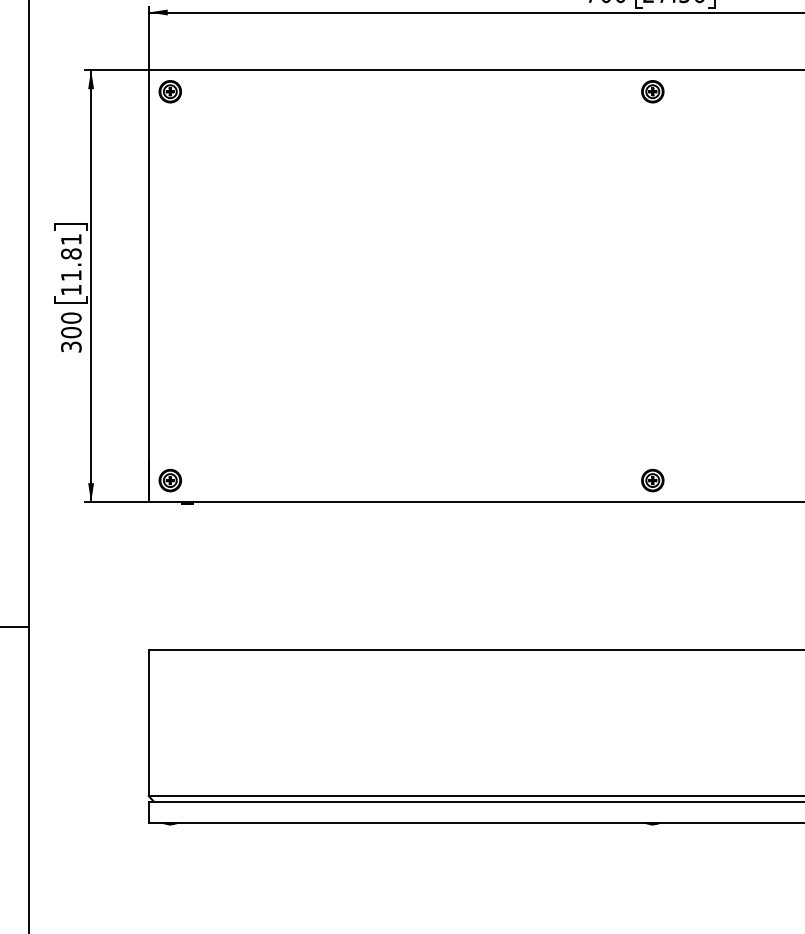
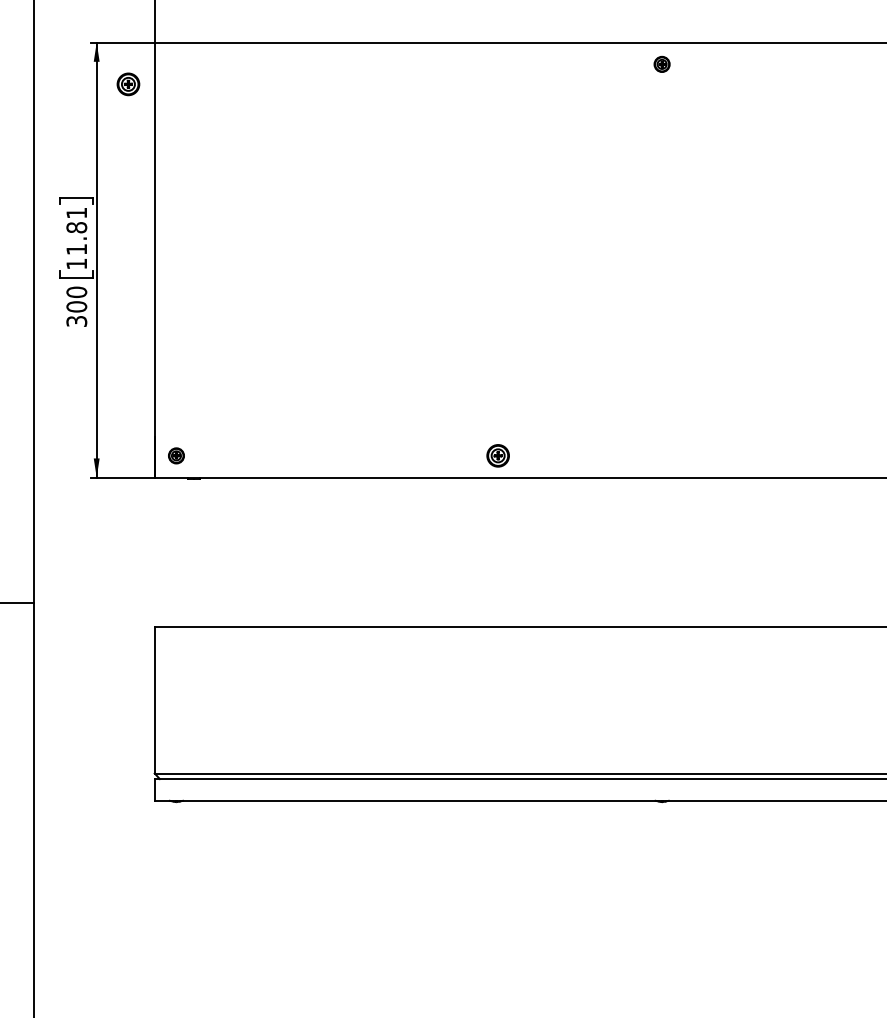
part: (170, 91) -> (128, 84), moved
part: (652, 91) -> (661, 64), size x0.7
part: (170, 480) -> (176, 455), size x0.7
part: (652, 480) -> (497, 455), moved

